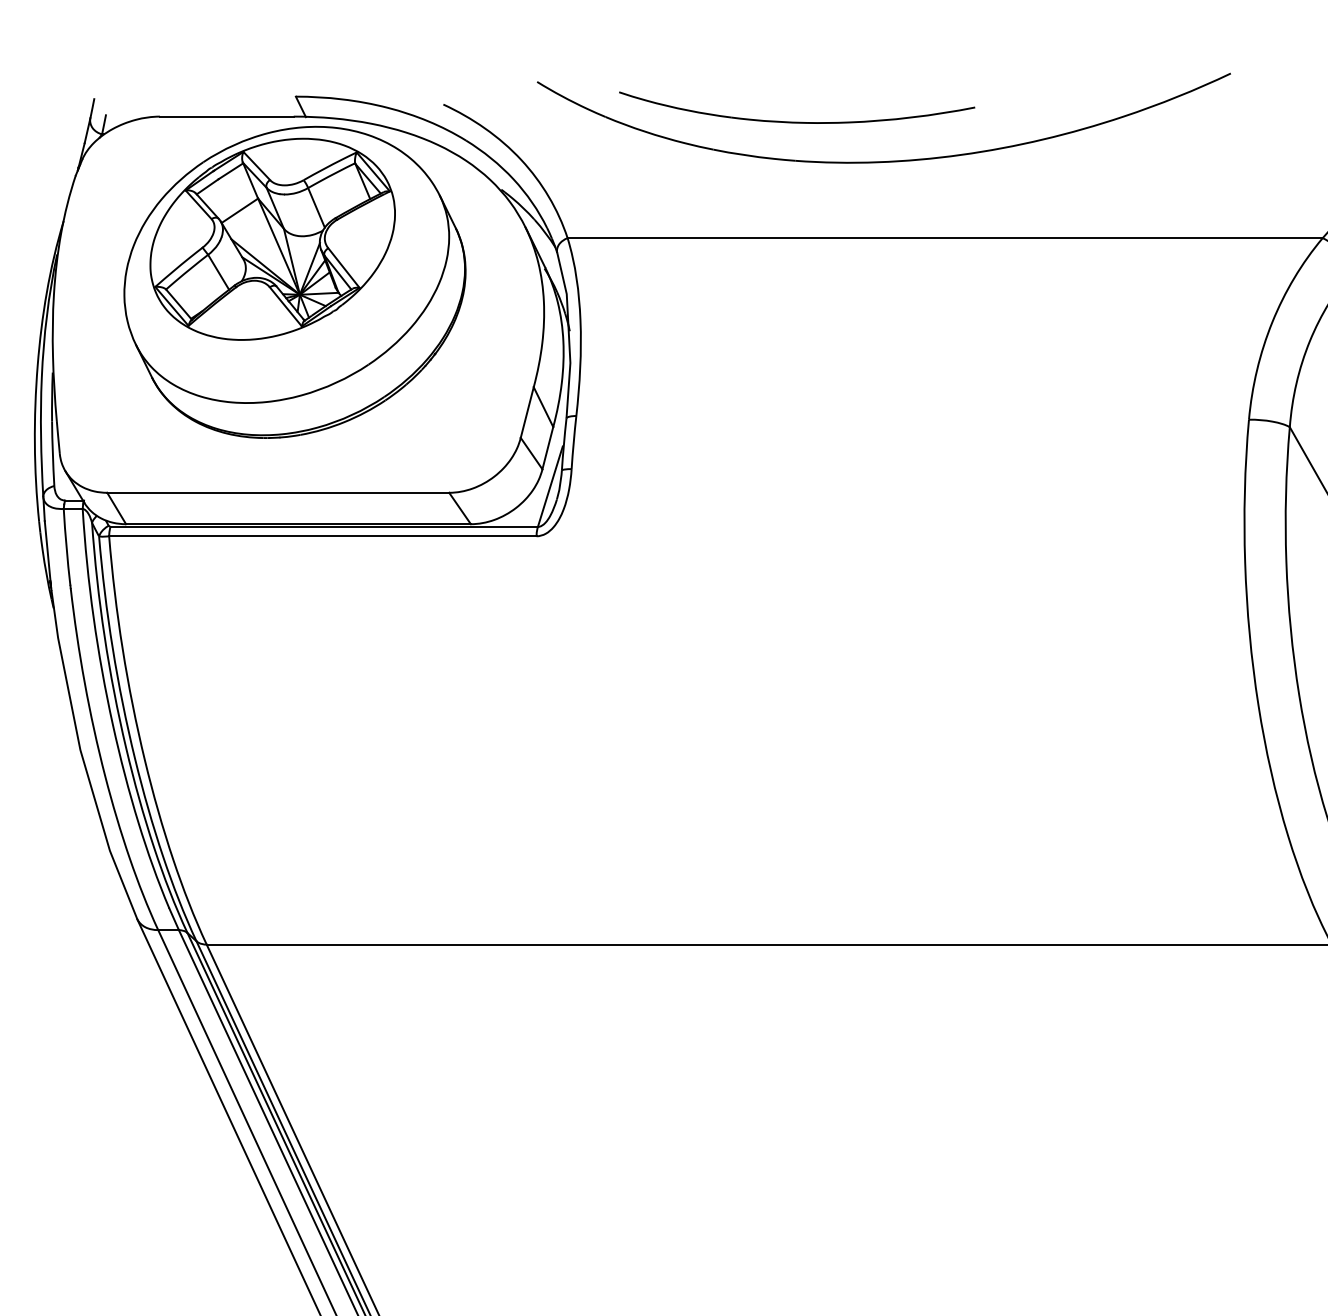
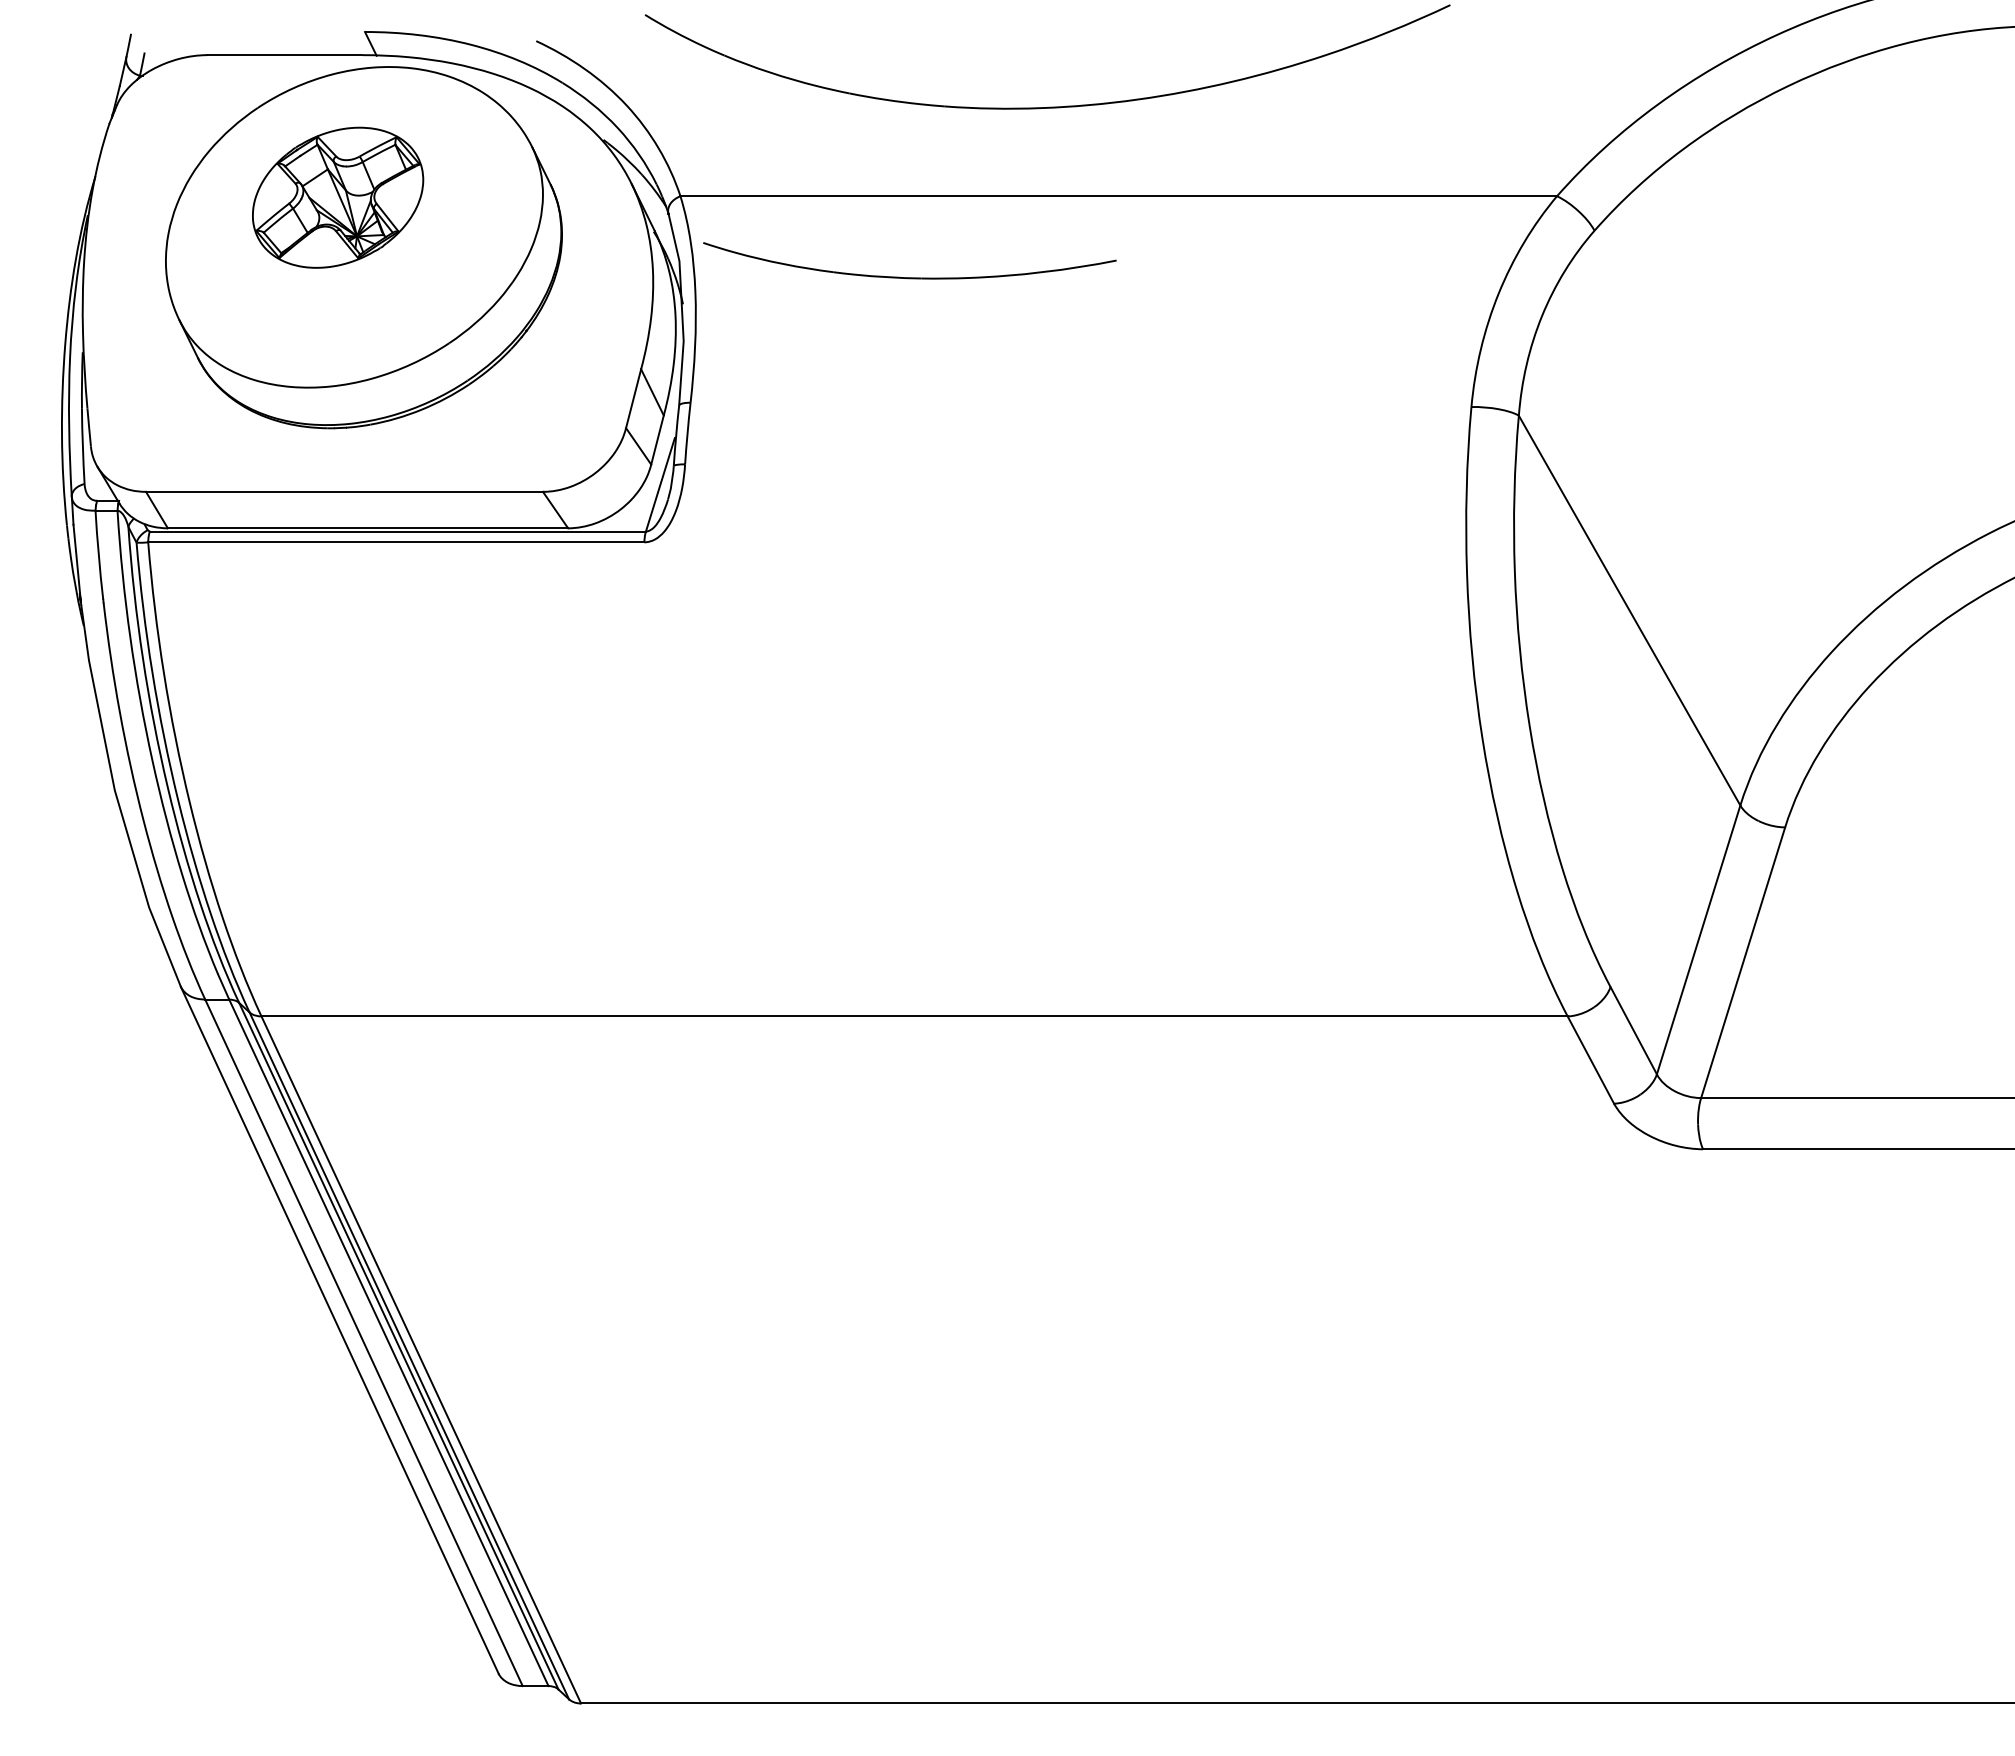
part: (796, 122) -> (909, 277), moved
part: (272, 239) -> (337, 197), size x0.6

